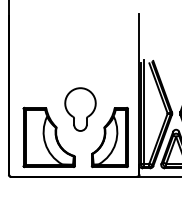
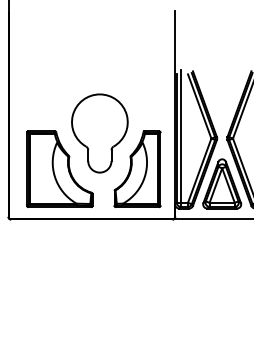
part: (80, 109) -> (99, 133), size x1.43

